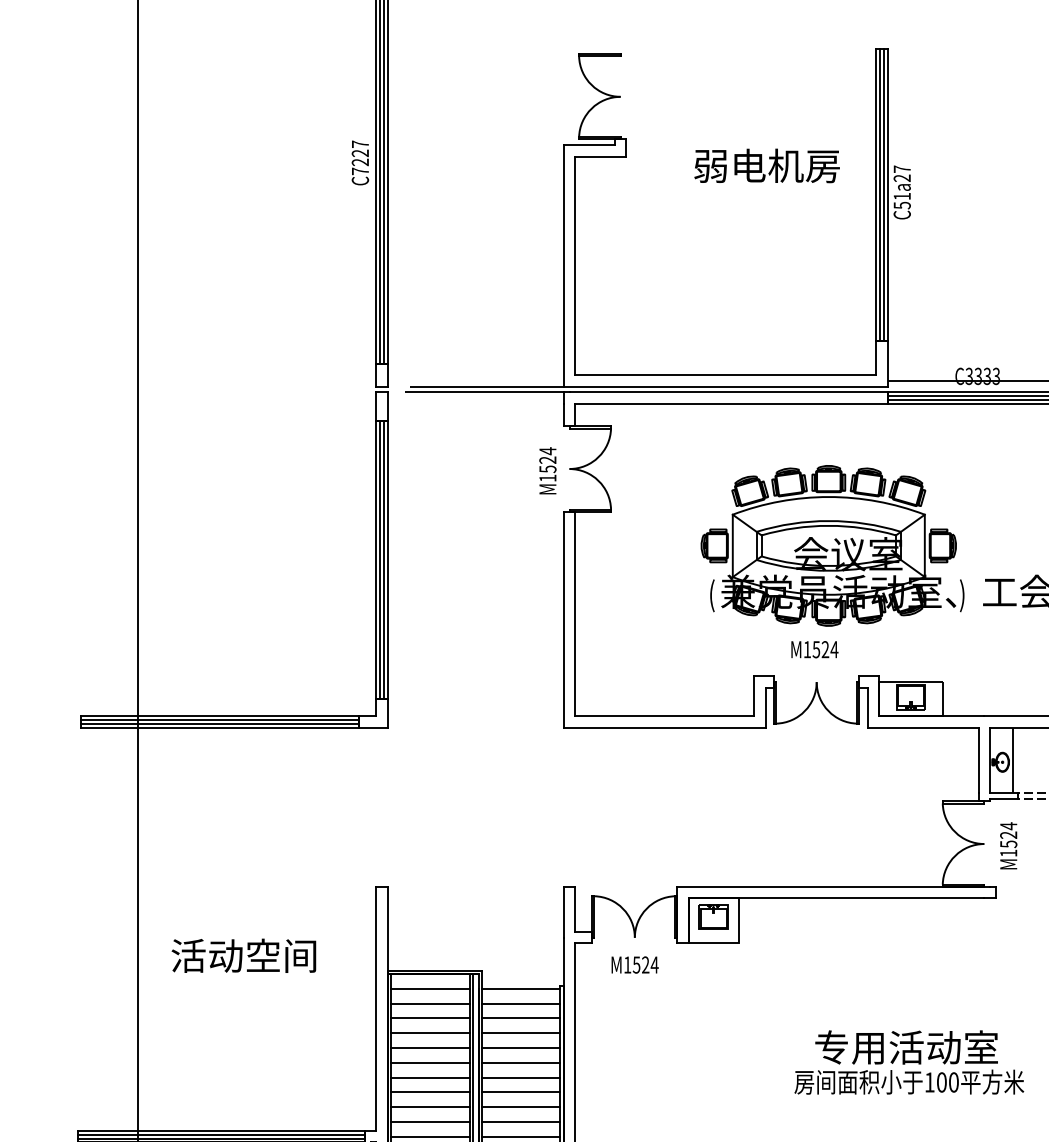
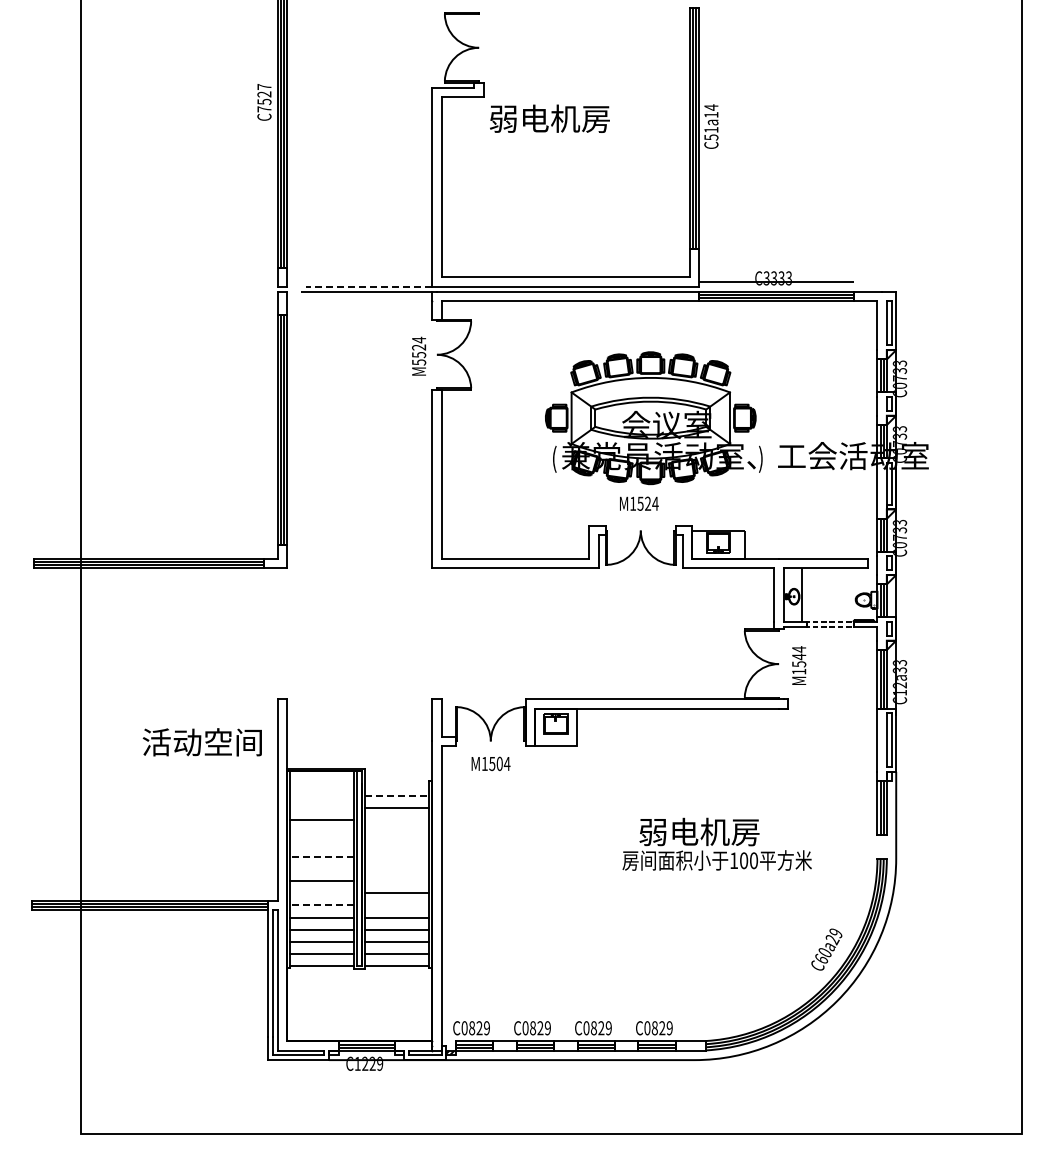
text: (360, 161) -> (264, 101), C7227 -> C7527
text: (766, 165) -> (549, 118), moved
text: (902, 174) -> (711, 111), C51a27 -> C51a14
line: (486, 386) -> (368, 286), solid -> dashed
text: (548, 478) -> (419, 362), M1524 -> M5524
text: (1009, 834) -> (799, 656), M1524 -> M1544
text: (242, 956) -> (201, 742), moved
text: (645, 965) -> (499, 764), M1524 -> M1504
line: (429, 988) -> (321, 783), removed
line: (520, 988) -> (396, 783), removed
line: (429, 1003) -> (321, 795), removed
line: (521, 1003) -> (397, 795), solid -> dashed
line: (429, 1017) -> (321, 807), removed
line: (520, 1033) -> (396, 820), removed
text: (906, 1046) -> (714, 831), 专用活动室 -> 弱电机房
line: (429, 1048) -> (321, 832), removed
line: (520, 1048) -> (396, 832), removed
line: (429, 1062) -> (321, 844), removed
line: (520, 1062) -> (396, 844), removed
line: (429, 1077) -> (321, 856), solid -> dashed
line: (520, 1077) -> (396, 856), removed
line: (429, 1091) -> (321, 868), removed
line: (520, 1091) -> (396, 868), removed
line: (520, 1107) -> (396, 881), removed
line: (429, 1122) -> (321, 893), removed
line: (429, 1136) -> (321, 905), solid -> dashed
line: (520, 1136) -> (396, 905), removed

